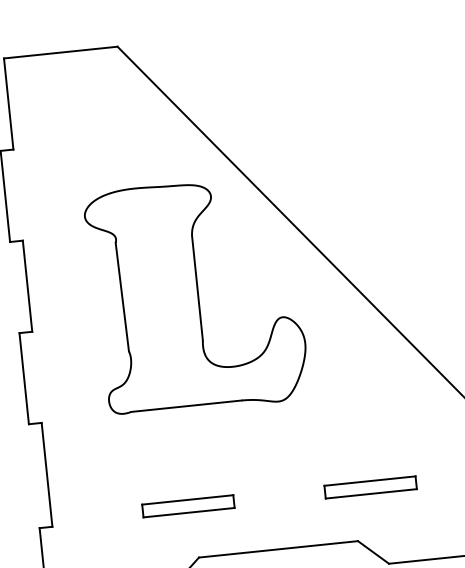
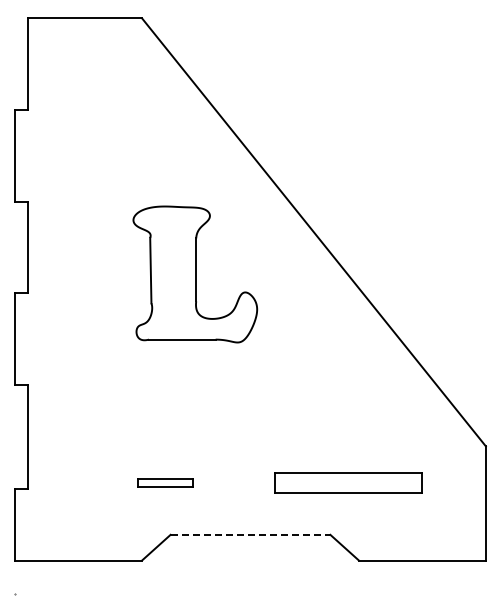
part: (197, 296) -> (195, 274), size x0.6
part: (370, 487) -> (348, 482), size x1.6
part: (188, 506) -> (165, 482), size x0.6
line: (278, 548) -> (250, 534), solid -> dashed

